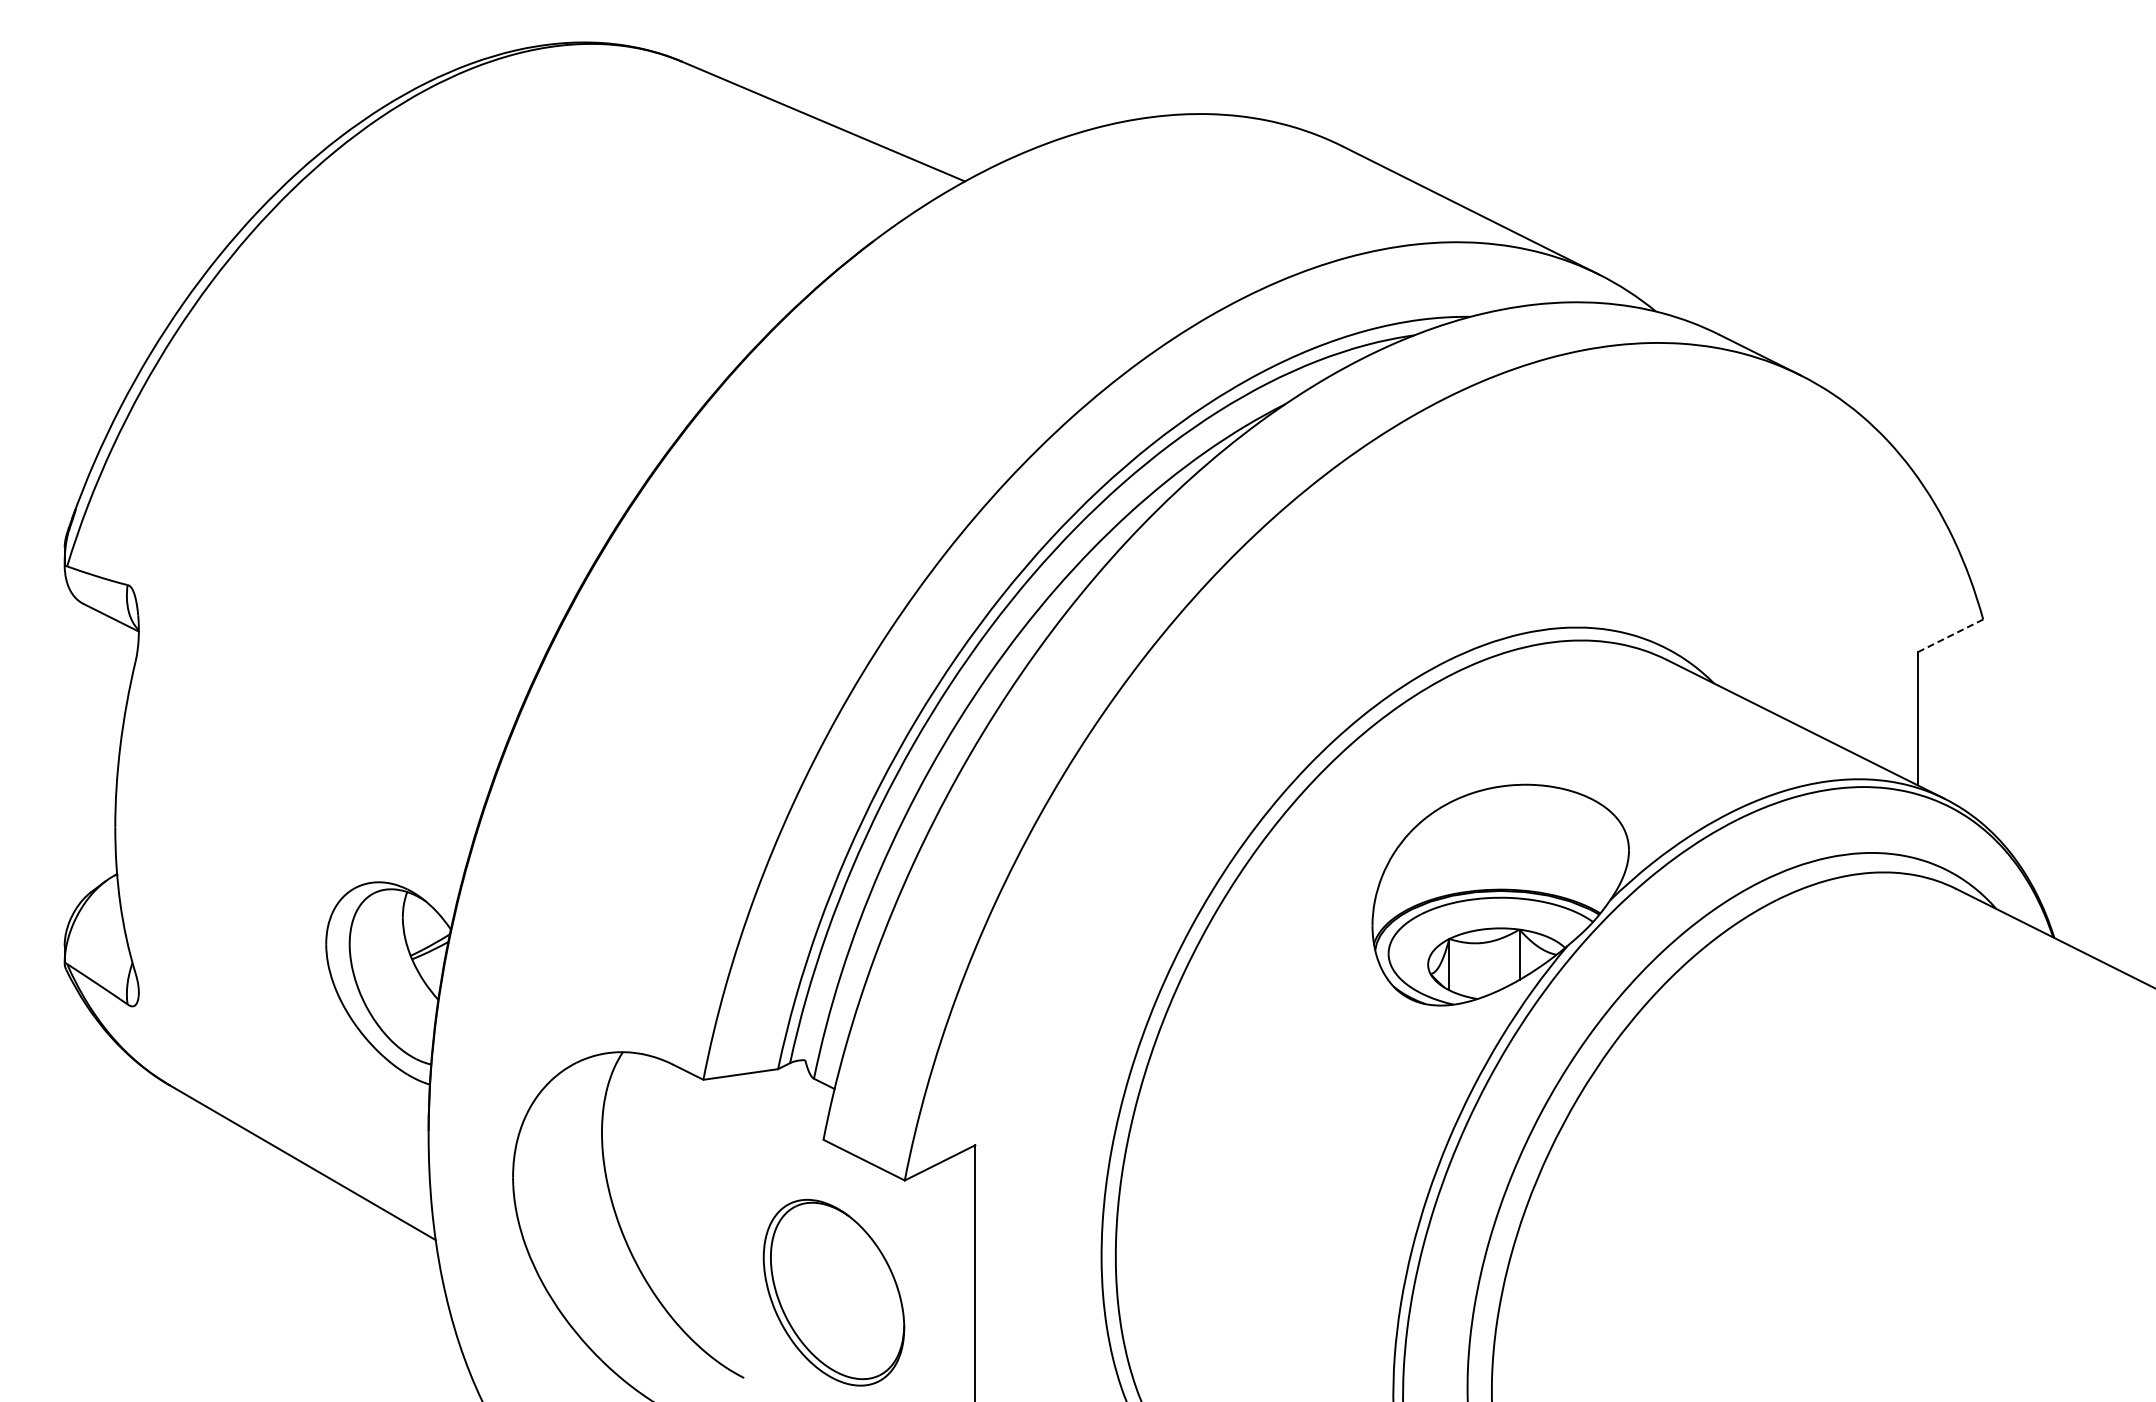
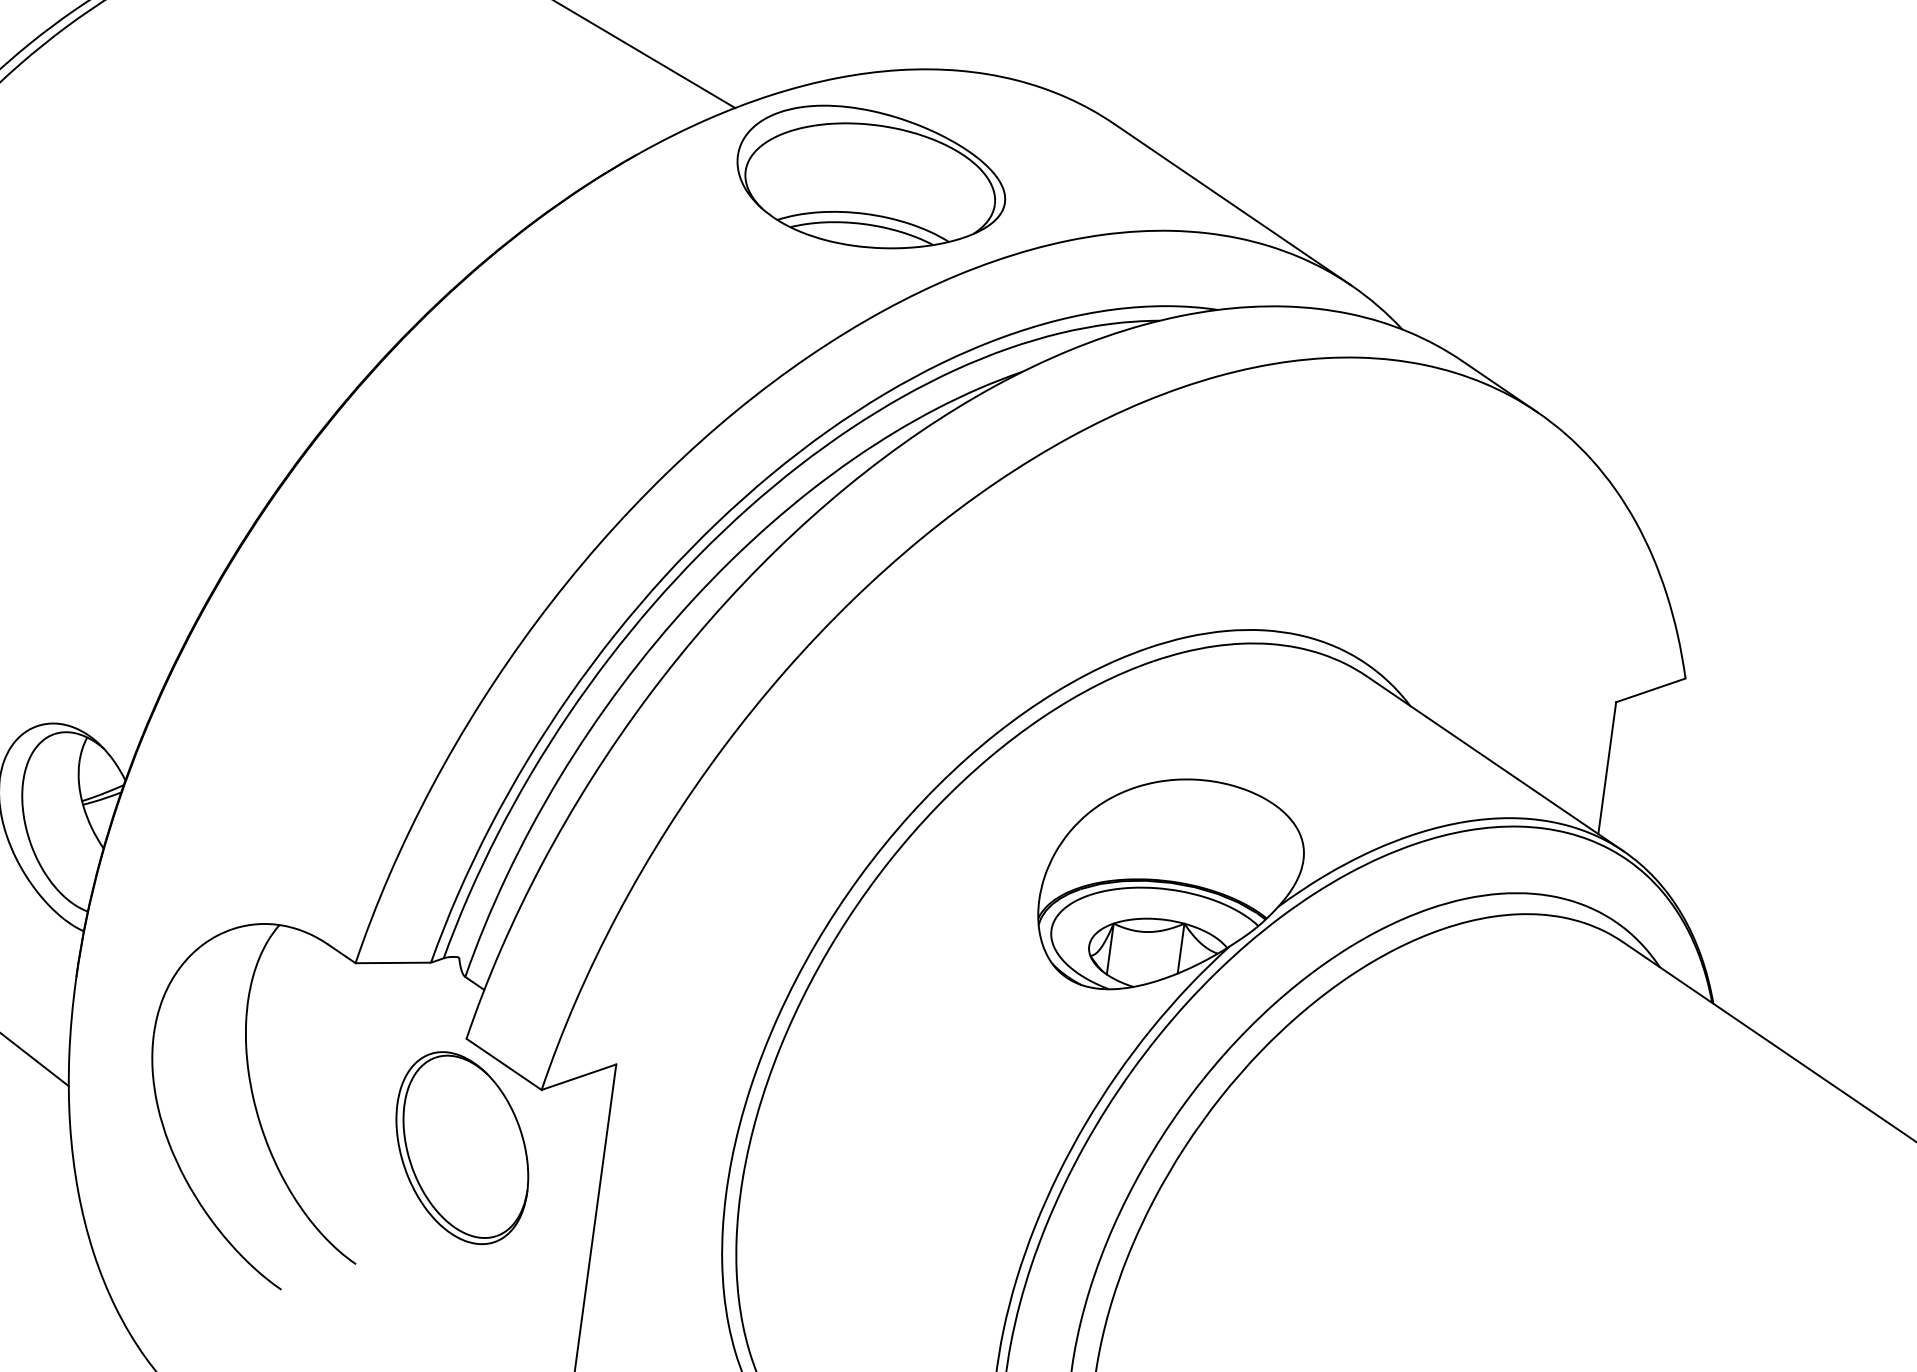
part: (1109, 233) -> (871, 178), added
line: (1950, 635) -> (1650, 690), dashed -> solid
part: (833, 1292) -> (461, 1147), moved

